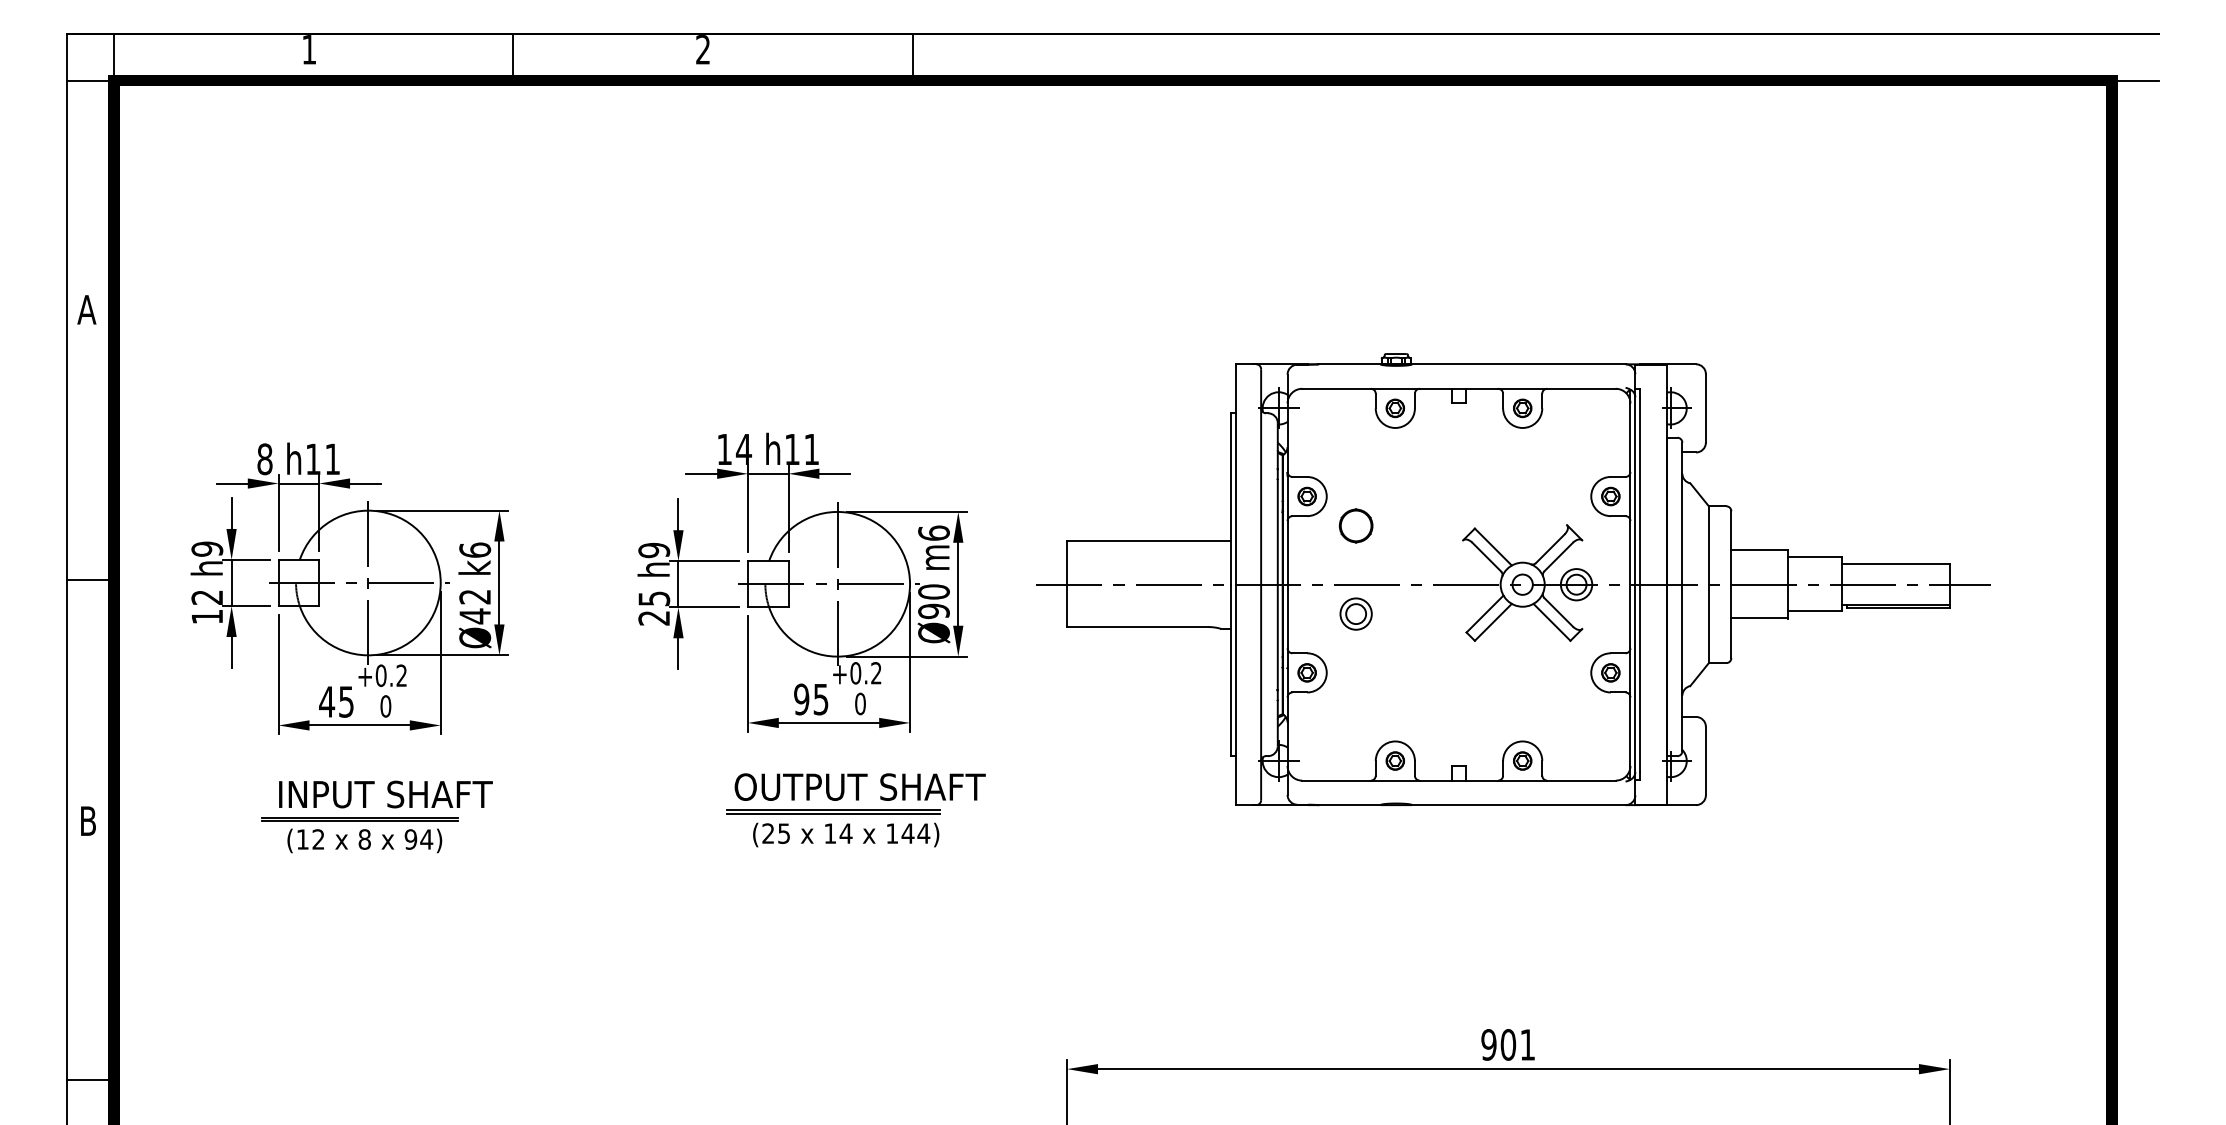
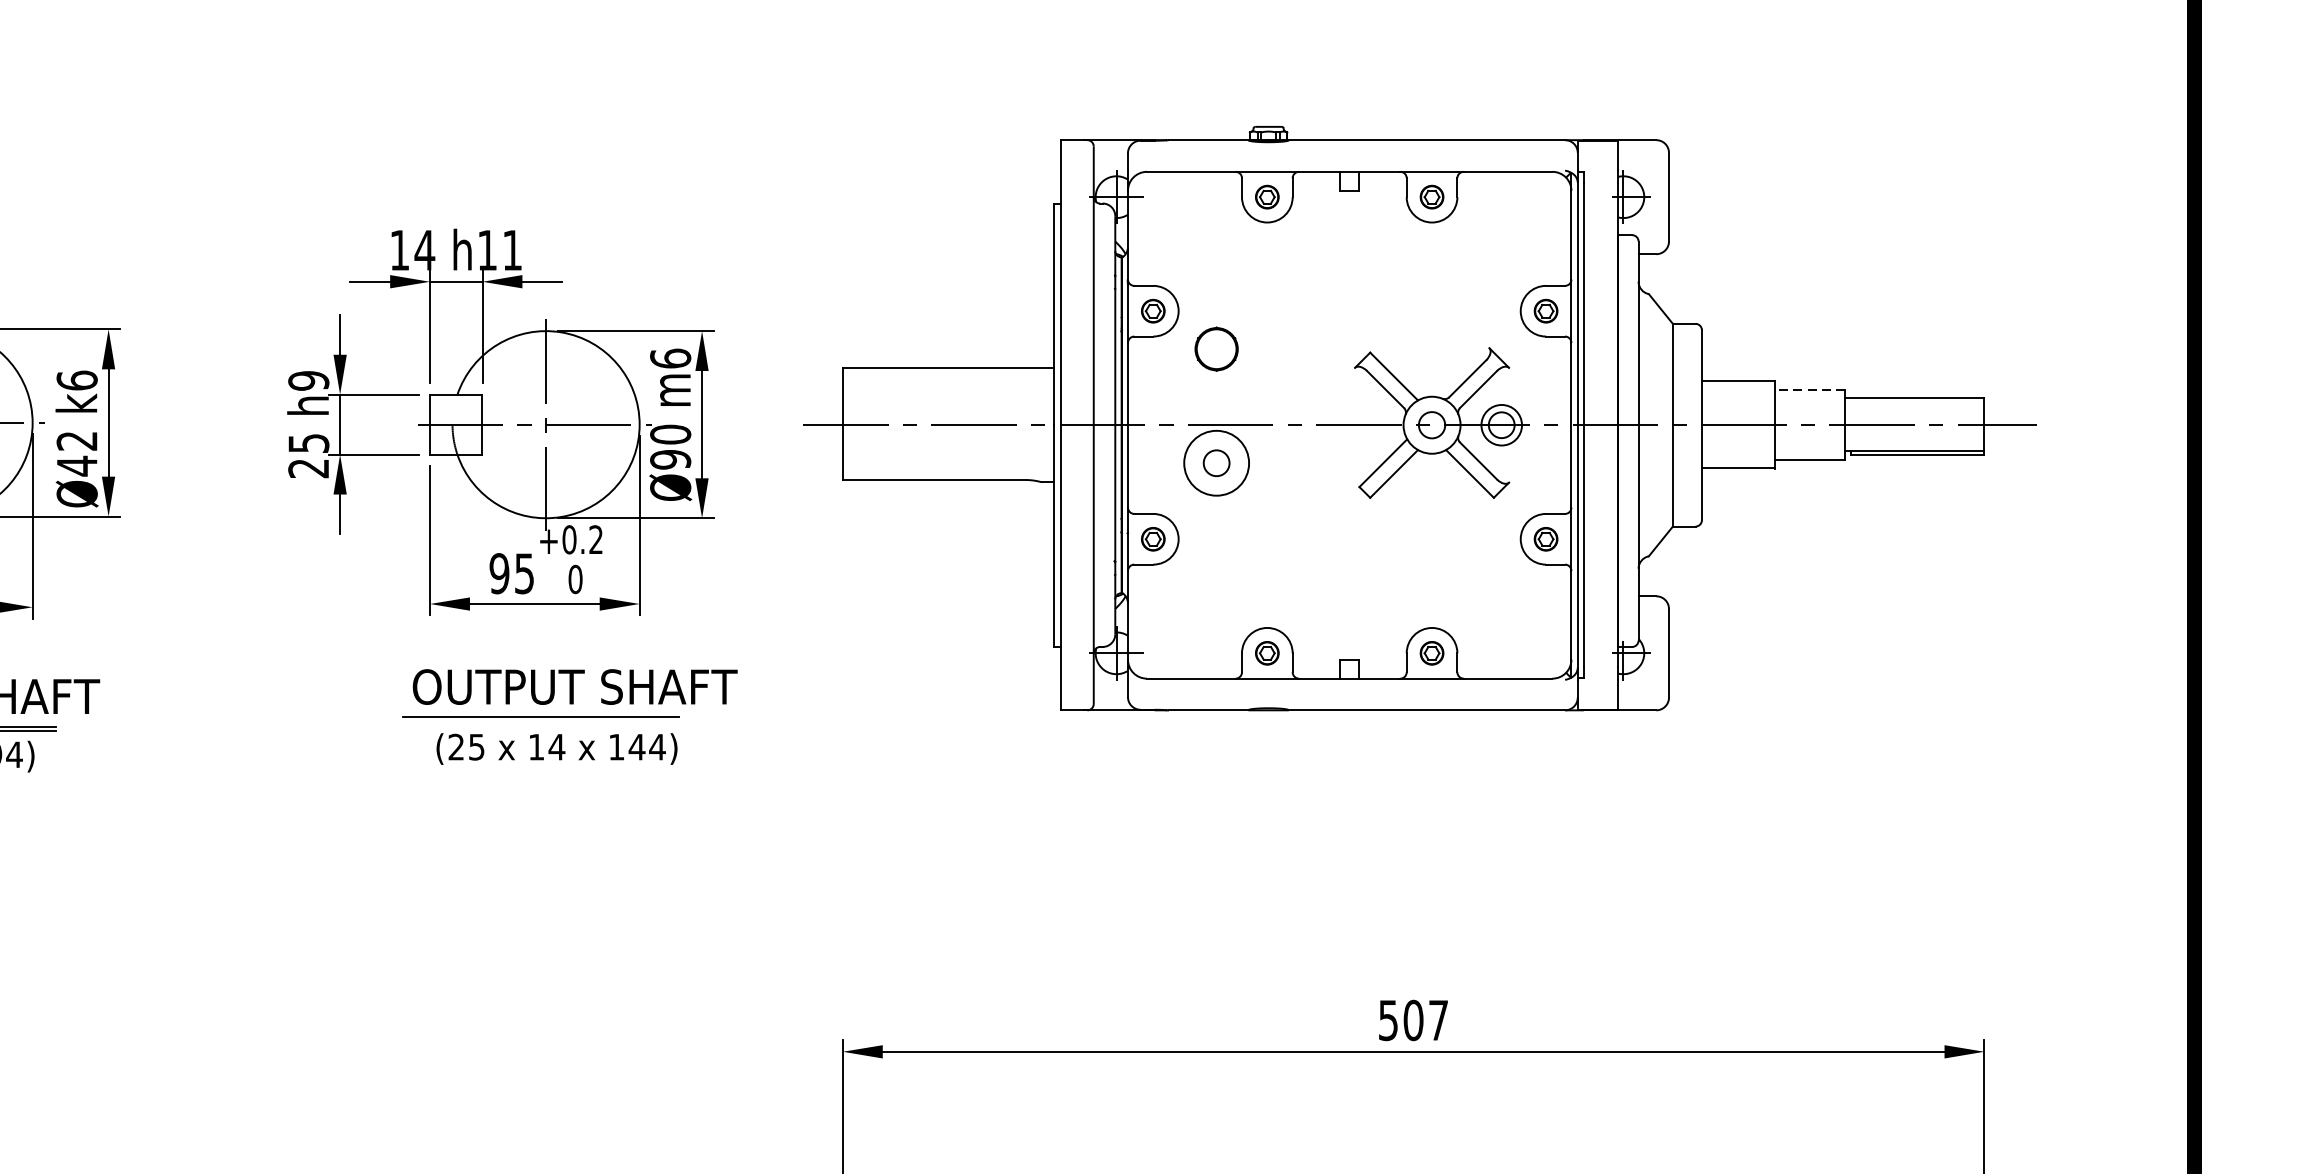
line: (1815, 557) -> (1810, 390), solid -> dashed
circle: (1355, 613) -> (1215, 462), size x1.6
line: (833, 814) -> (540, 722), removed
text: (1507, 1044) -> (1412, 1019), 901 -> 507

